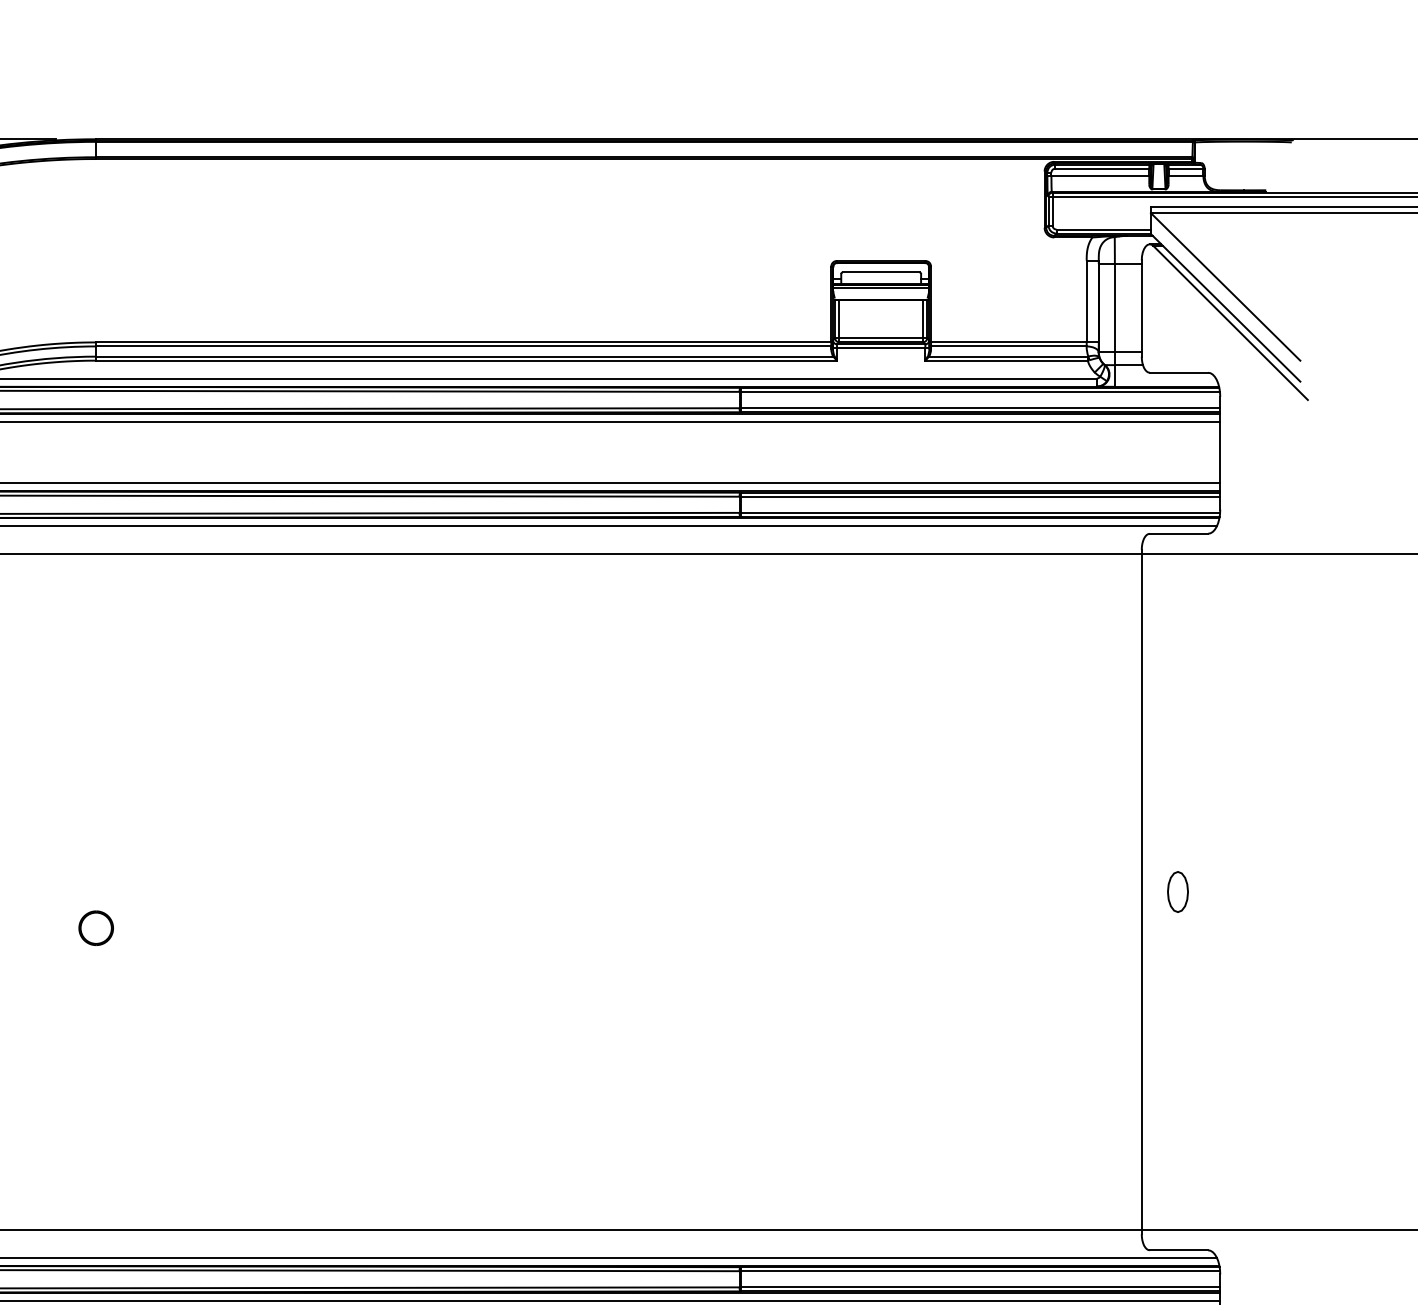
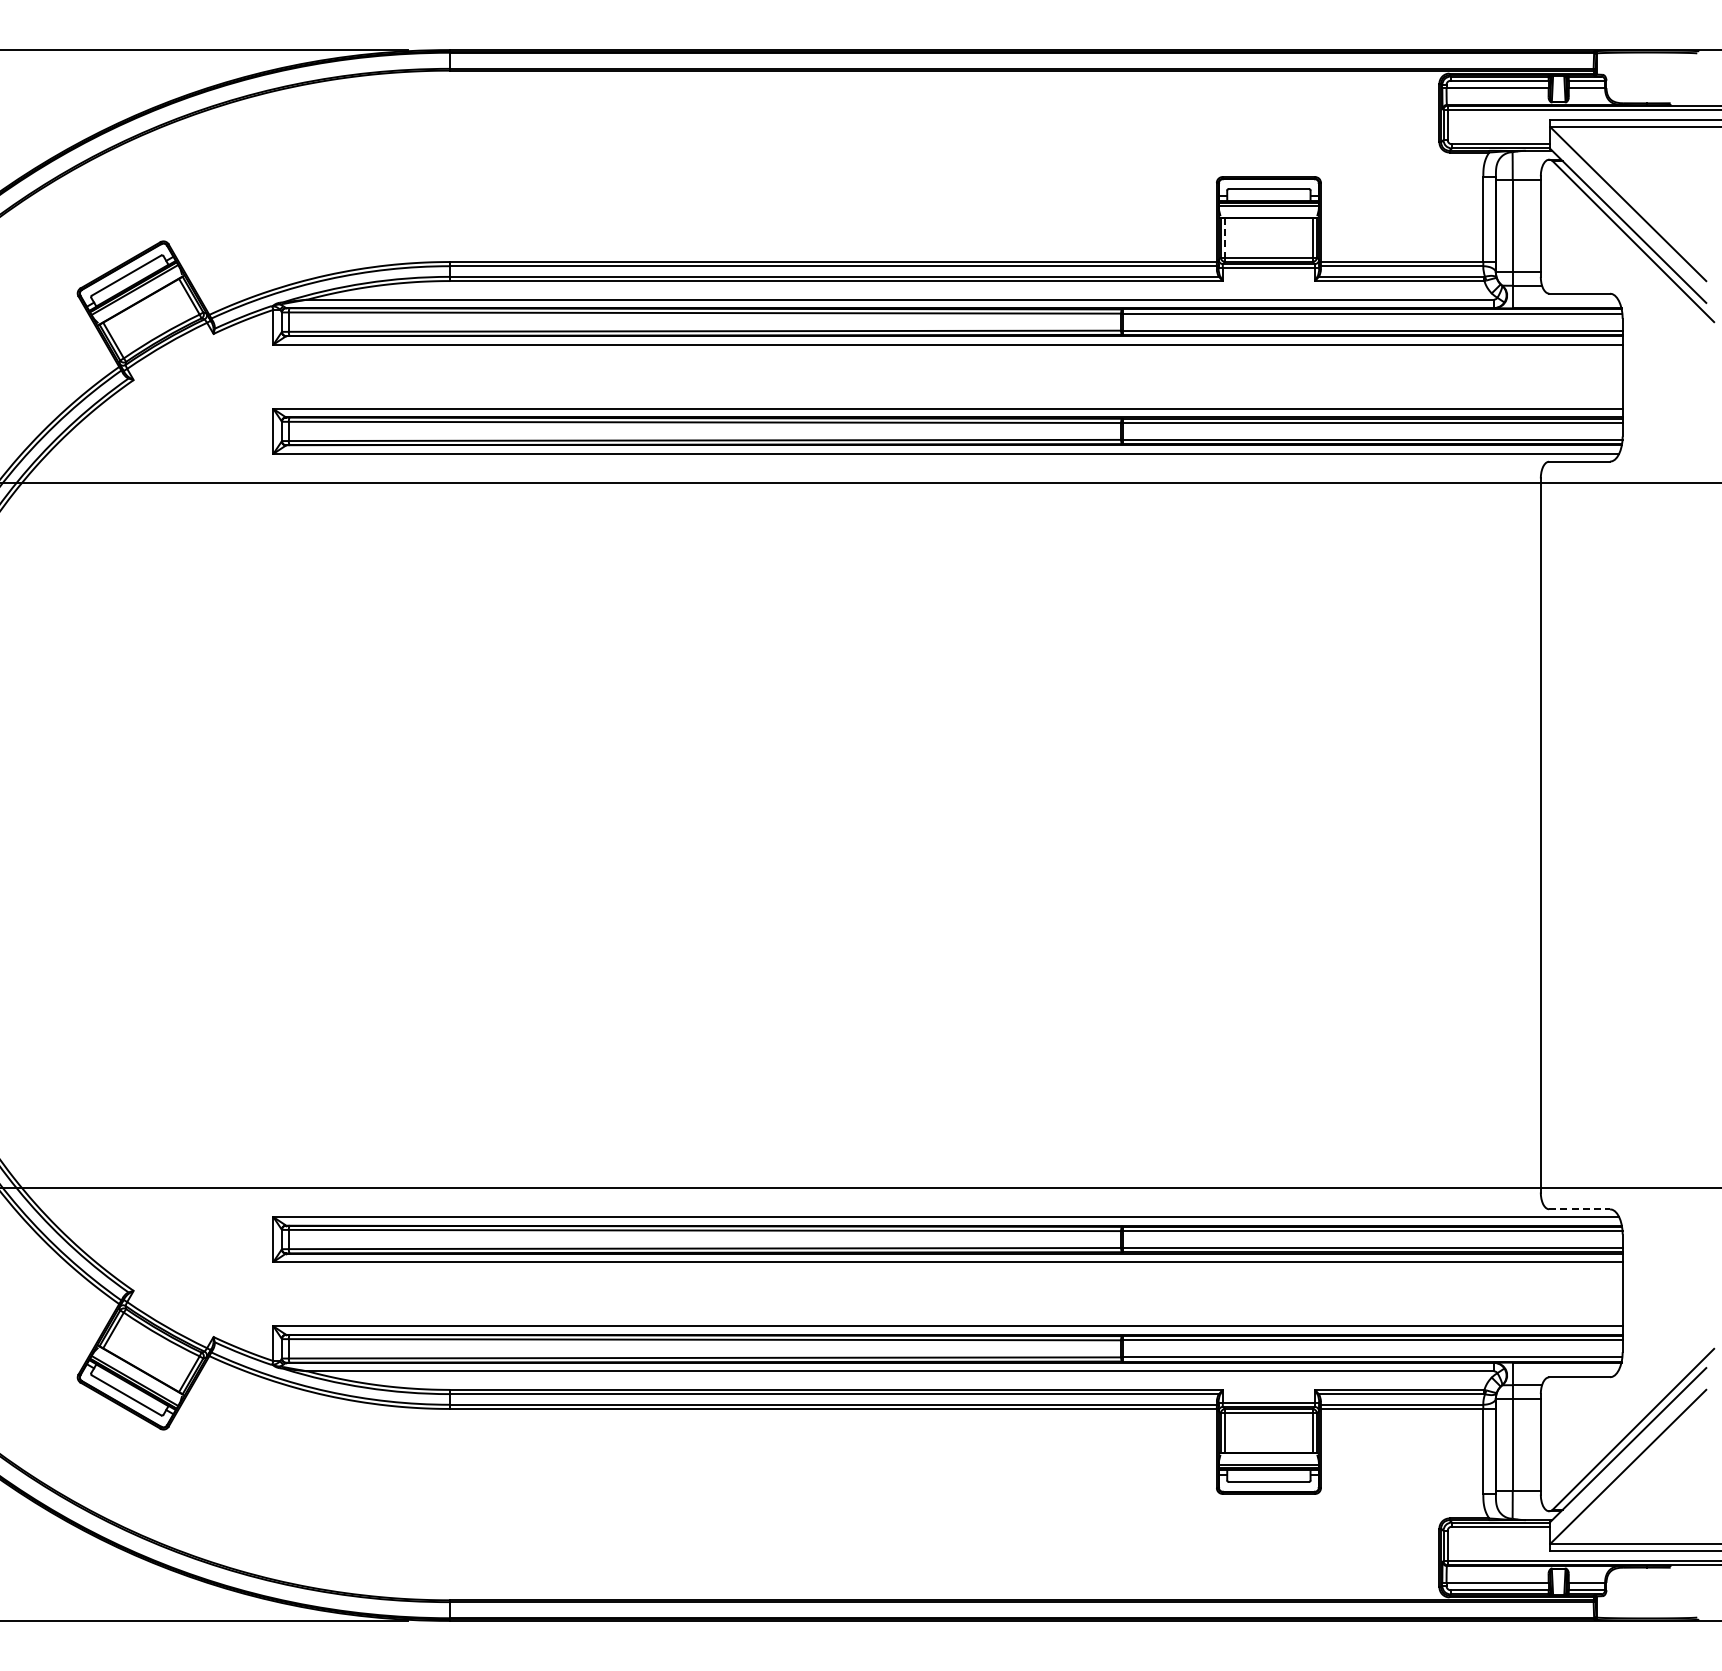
line: (839, 318) -> (1225, 237), solid -> dashed
part: (1177, 892) -> (1578, 835), removed
part: (95, 927) -> (449, 872), removed
line: (1179, 1250) -> (1580, 1209), solid -> dashed

